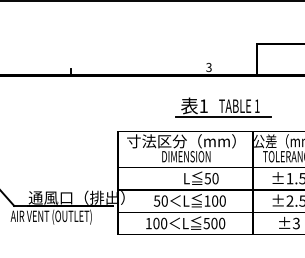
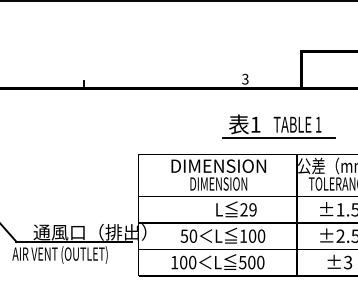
part: (223, 107) -> (278, 126), moved
text: (181, 141) -> (213, 166), 寸法区分（mm） -> DIMENSION
text: (211, 178) -> (248, 209), 50 -> 29

